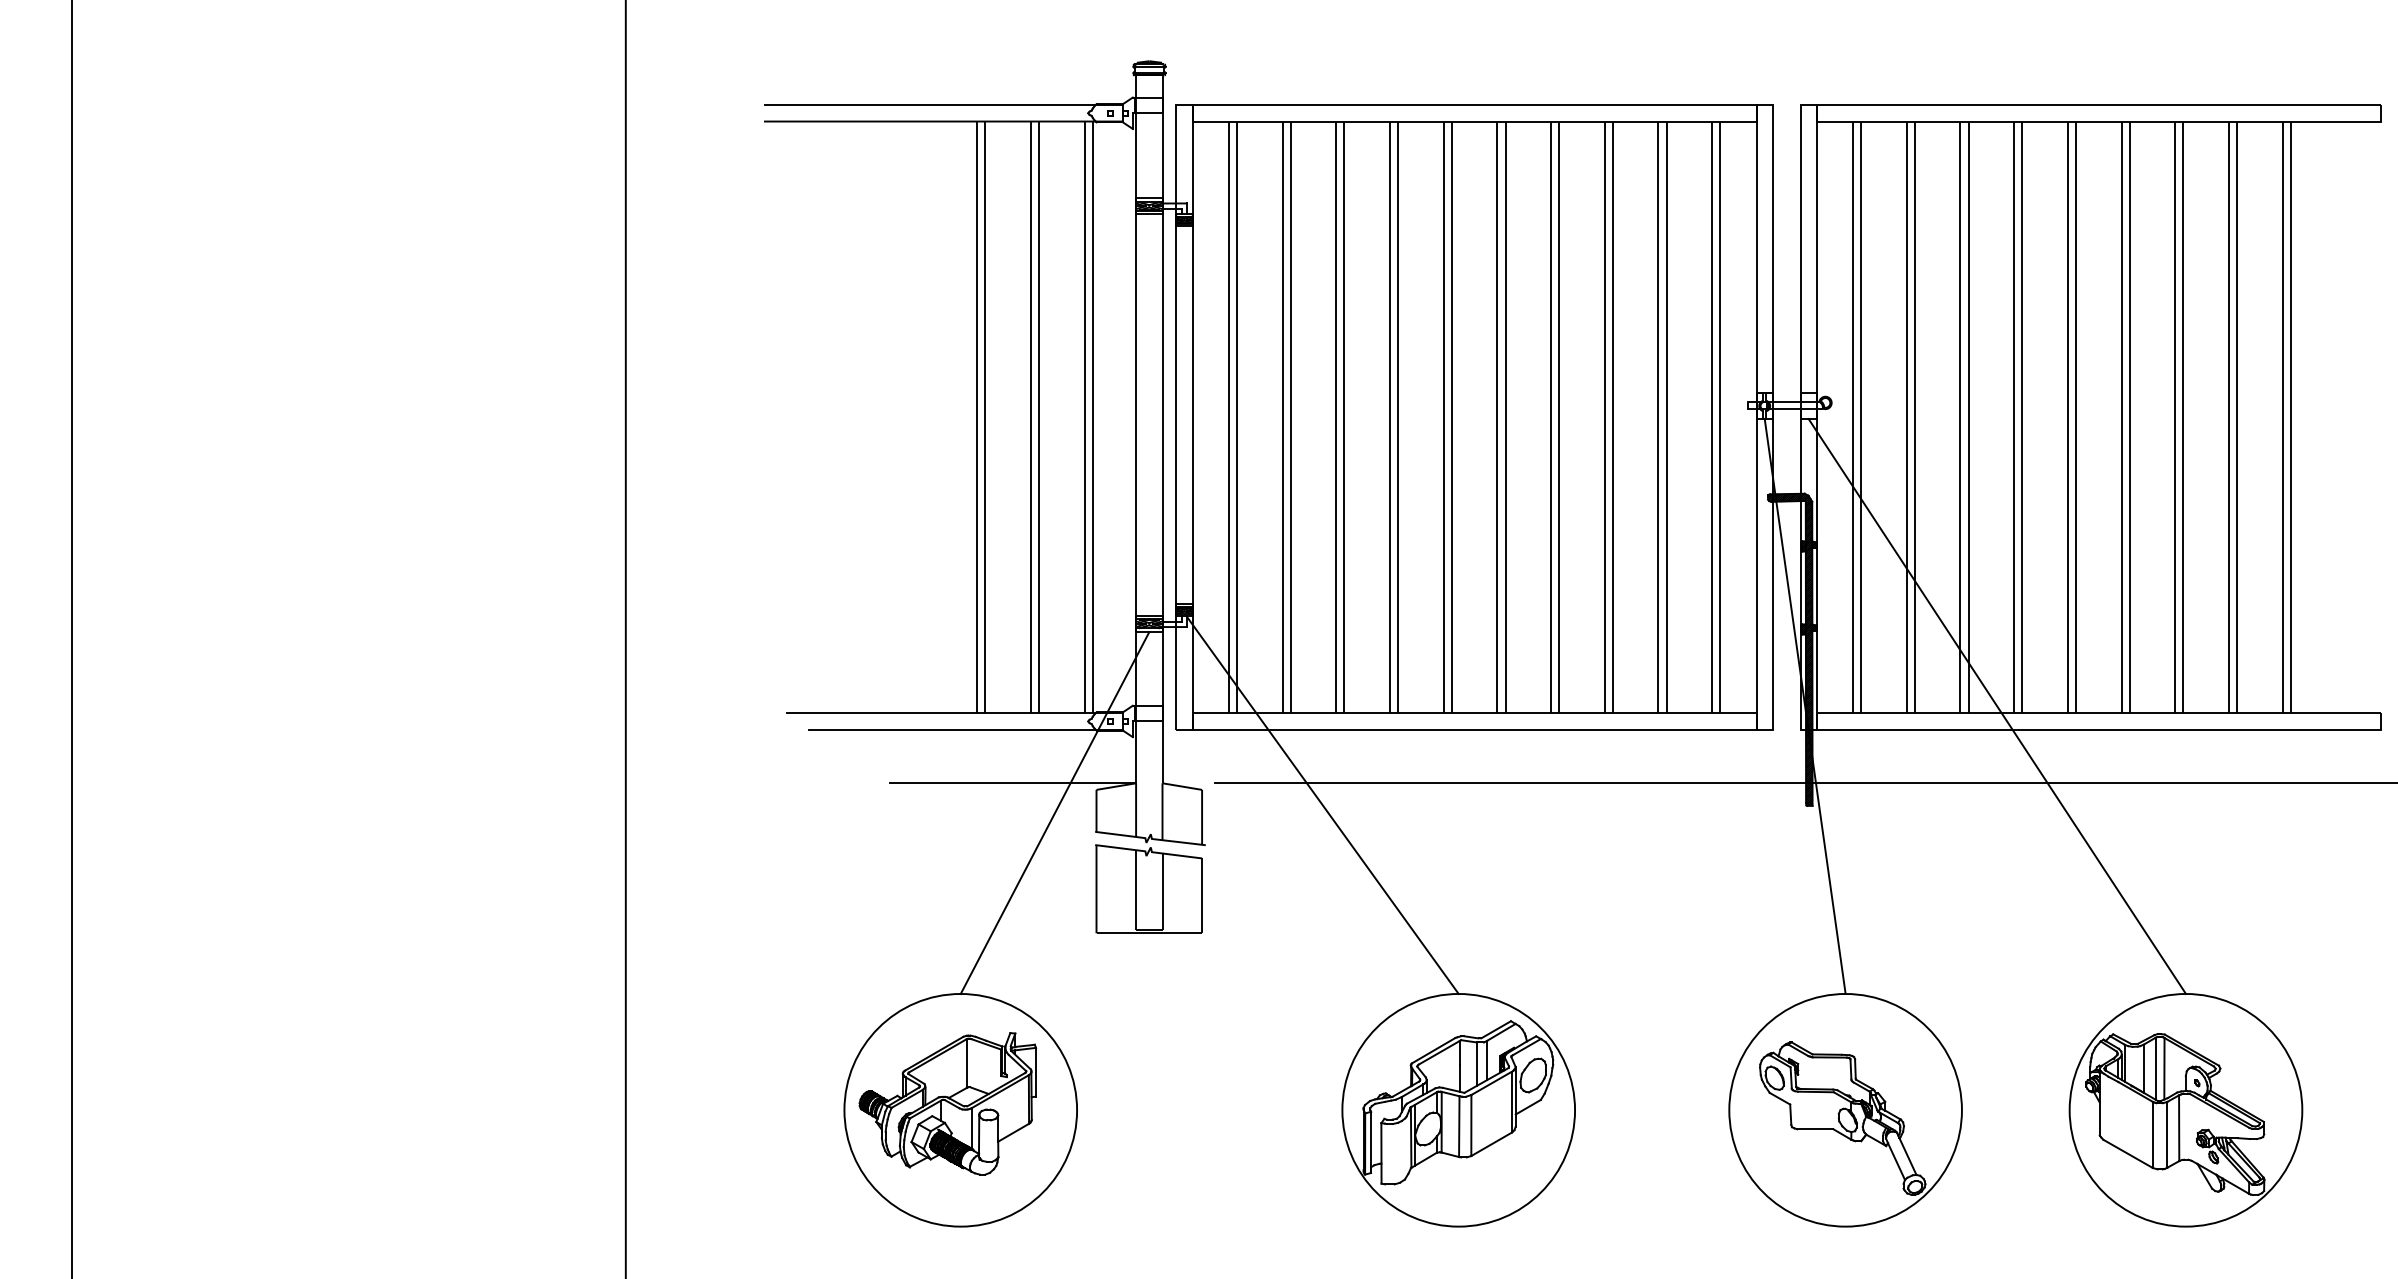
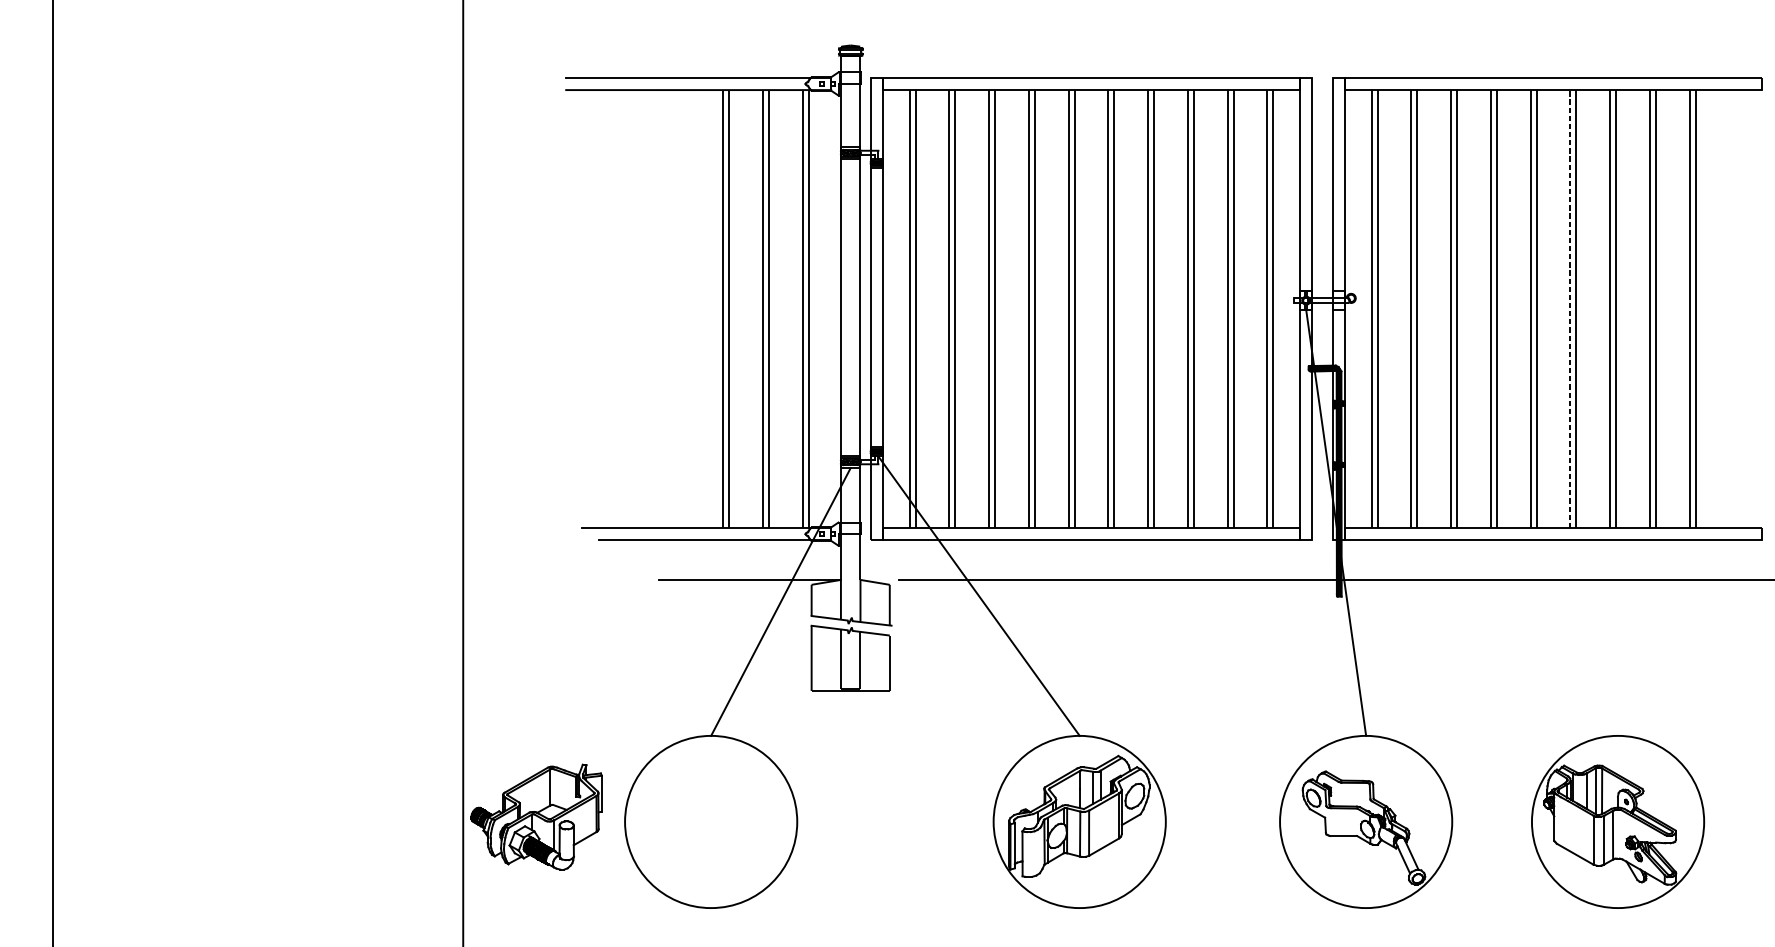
line: (2121, 417) -> (1570, 309), solid -> dashed
line: (1996, 706) -> (1477, 523), removed
part: (947, 1103) -> (536, 816), moved

